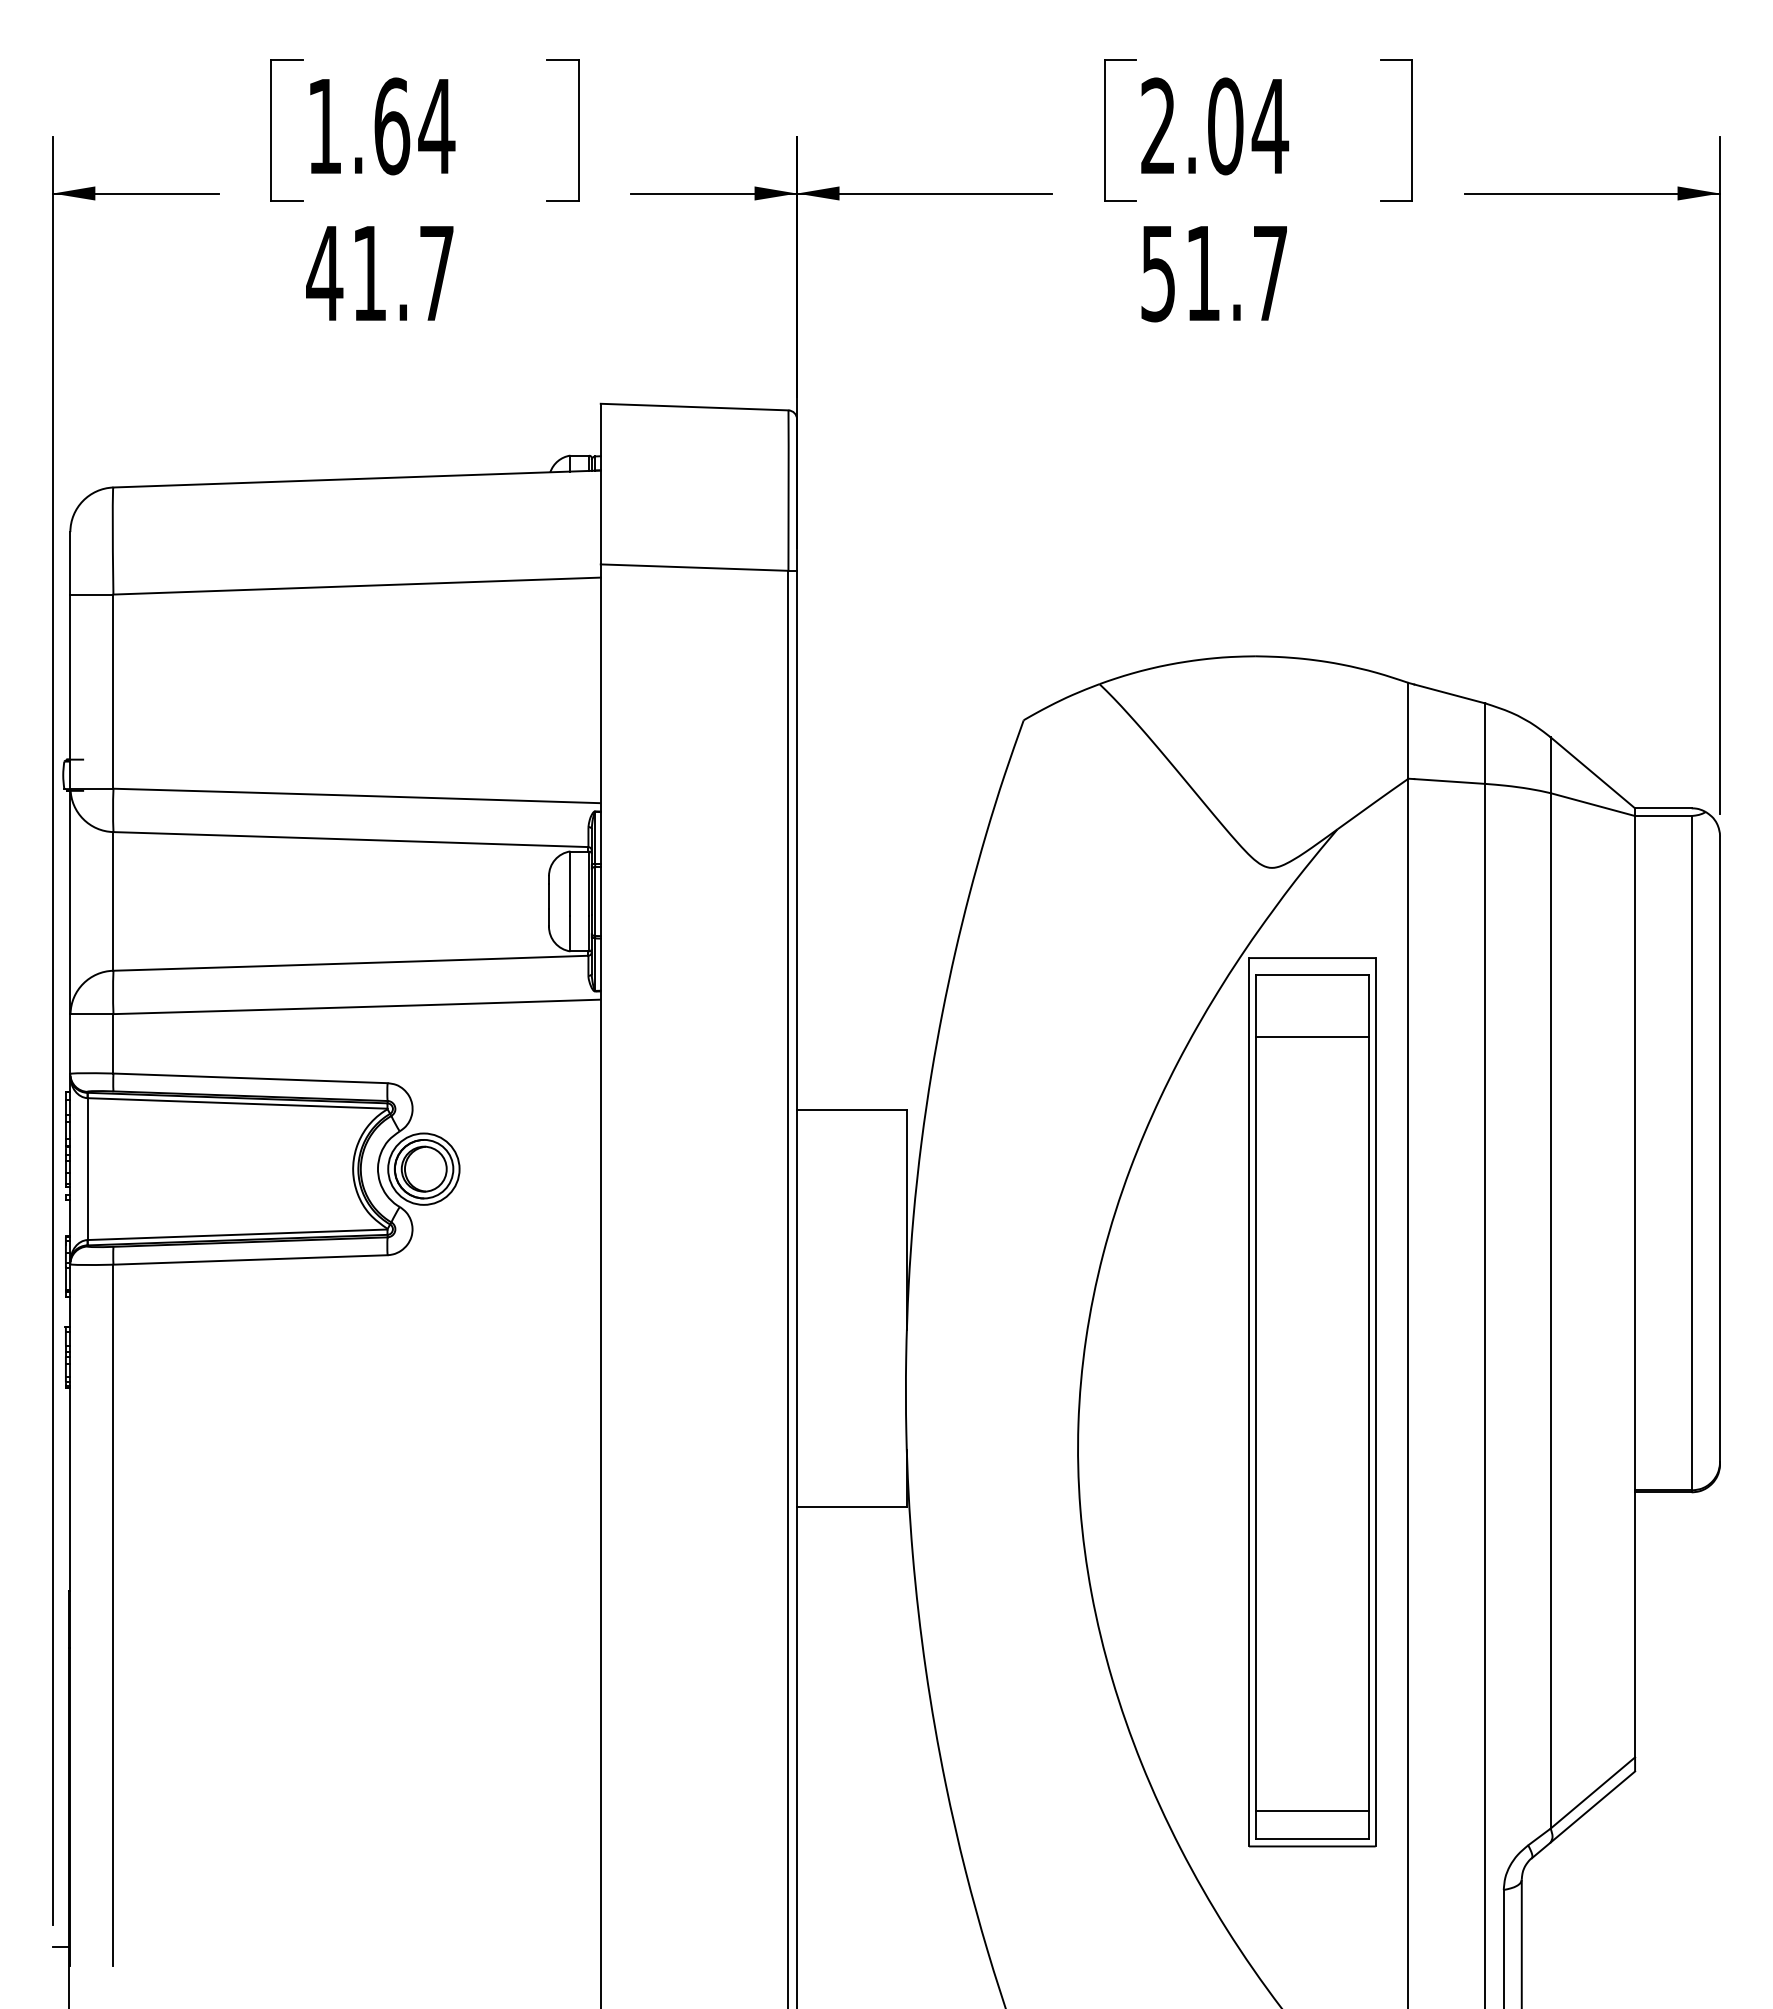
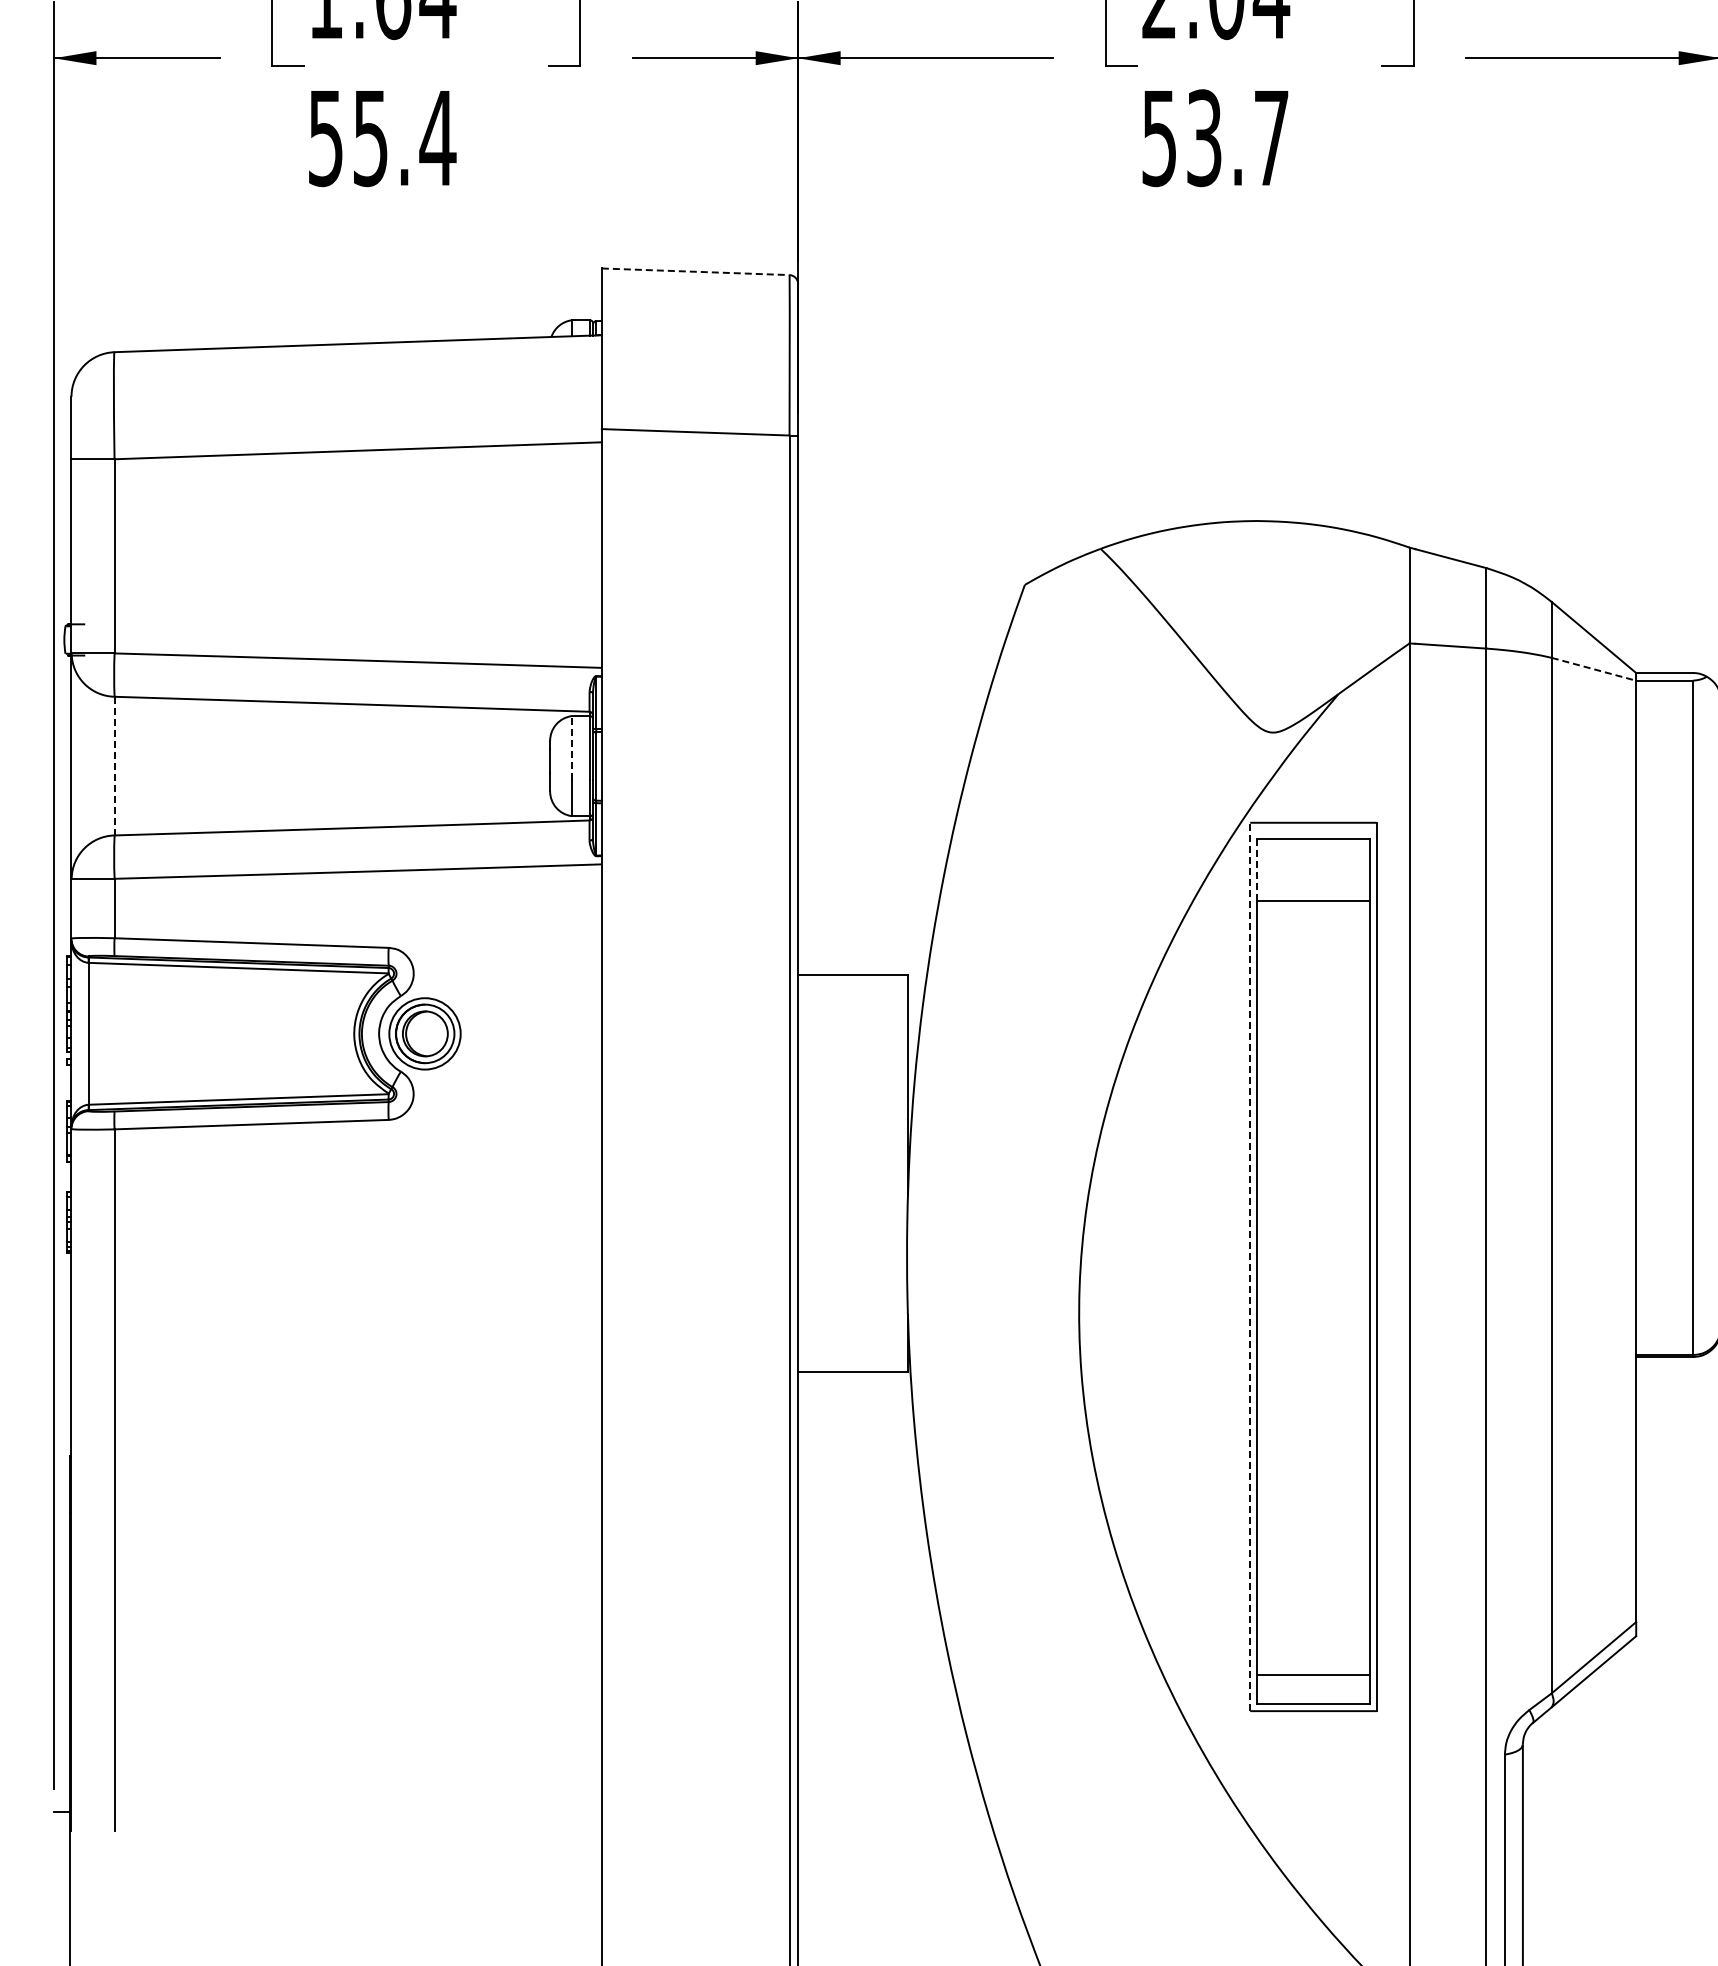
text: (1203, 273) -> (1204, 138), 51.7 -> 53.7
text: (380, 274) -> (381, 139), 41.7 -> 55.4
line: (694, 407) -> (695, 272), solid -> dashed
line: (1592, 804) -> (1593, 669), solid -> dashed
line: (570, 883) -> (571, 748), solid -> dashed
line: (113, 901) -> (114, 766), solid -> dashed
line: (1255, 1005) -> (1256, 870), solid -> dashed
line: (1249, 1401) -> (1250, 1266), solid -> dashed

